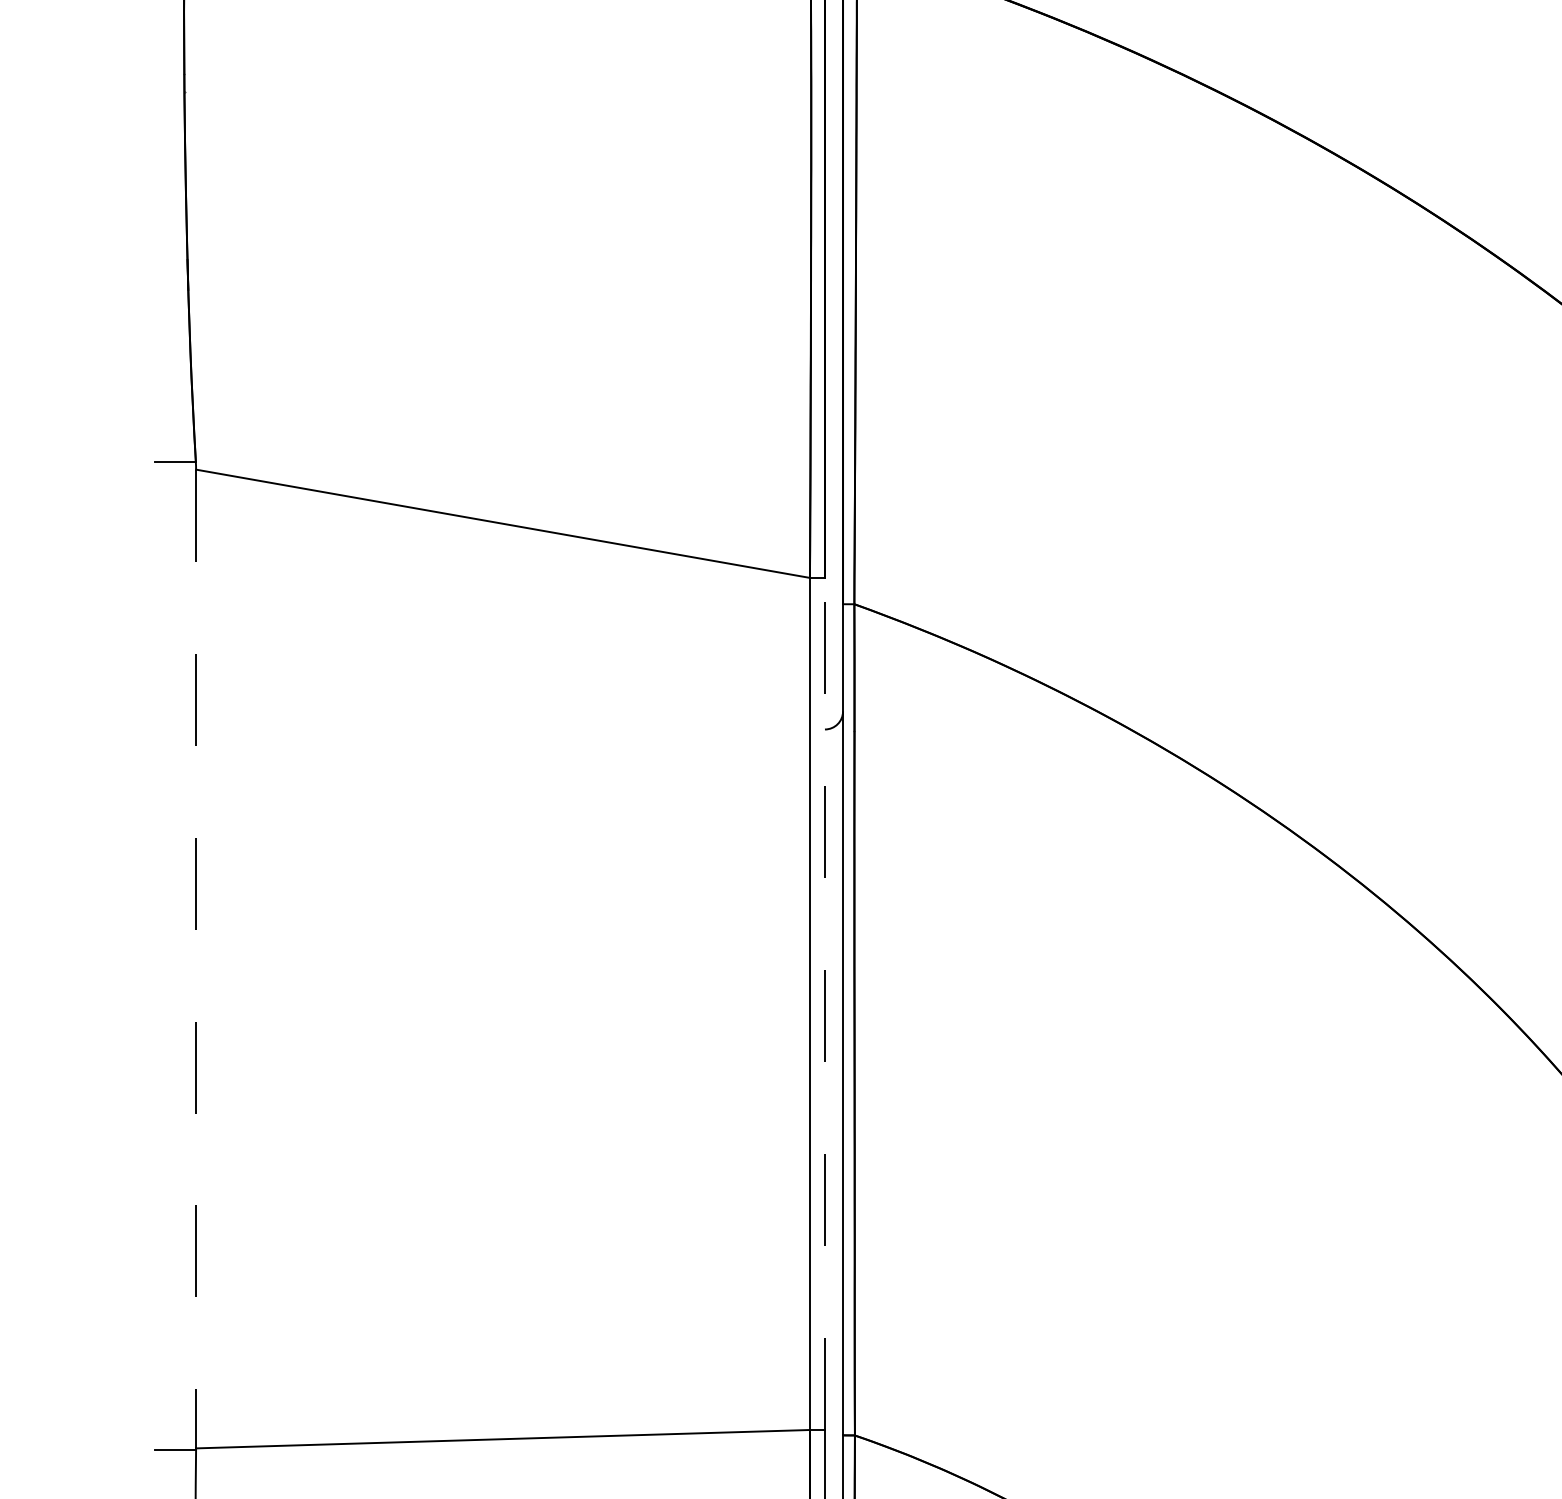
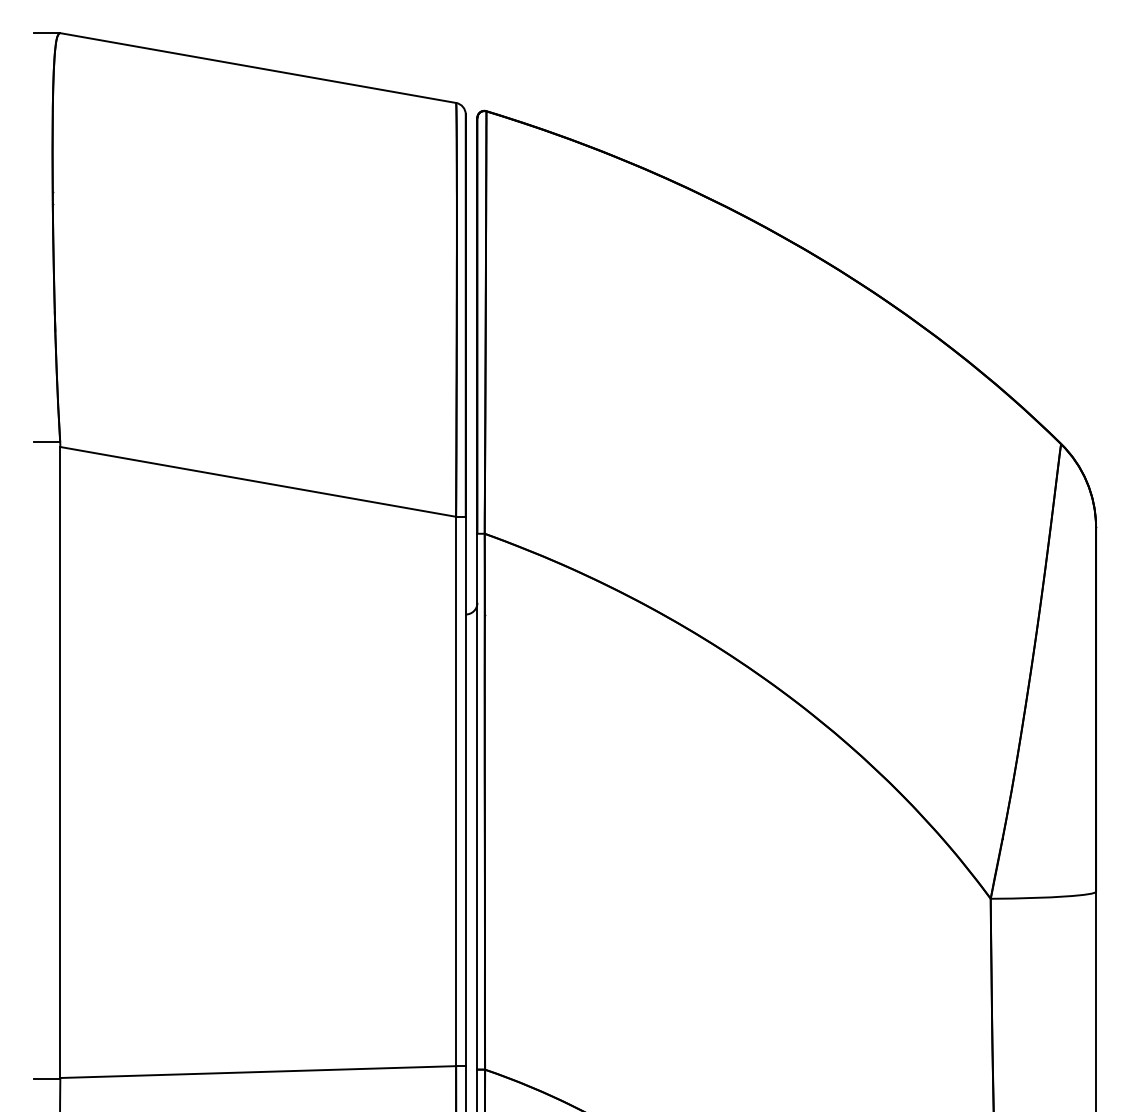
line: (196, 960) -> (60, 763), dashed -> solid
line: (824, 1003) -> (465, 791), dashed -> solid

